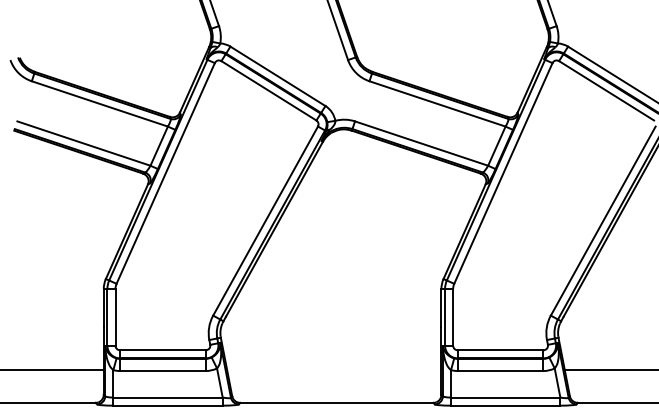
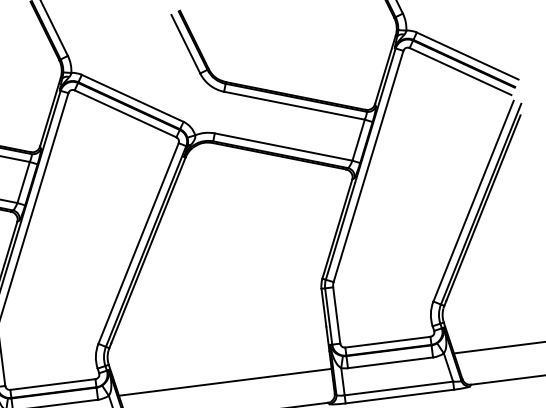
line: (334, 369) -> (225, 382), added

